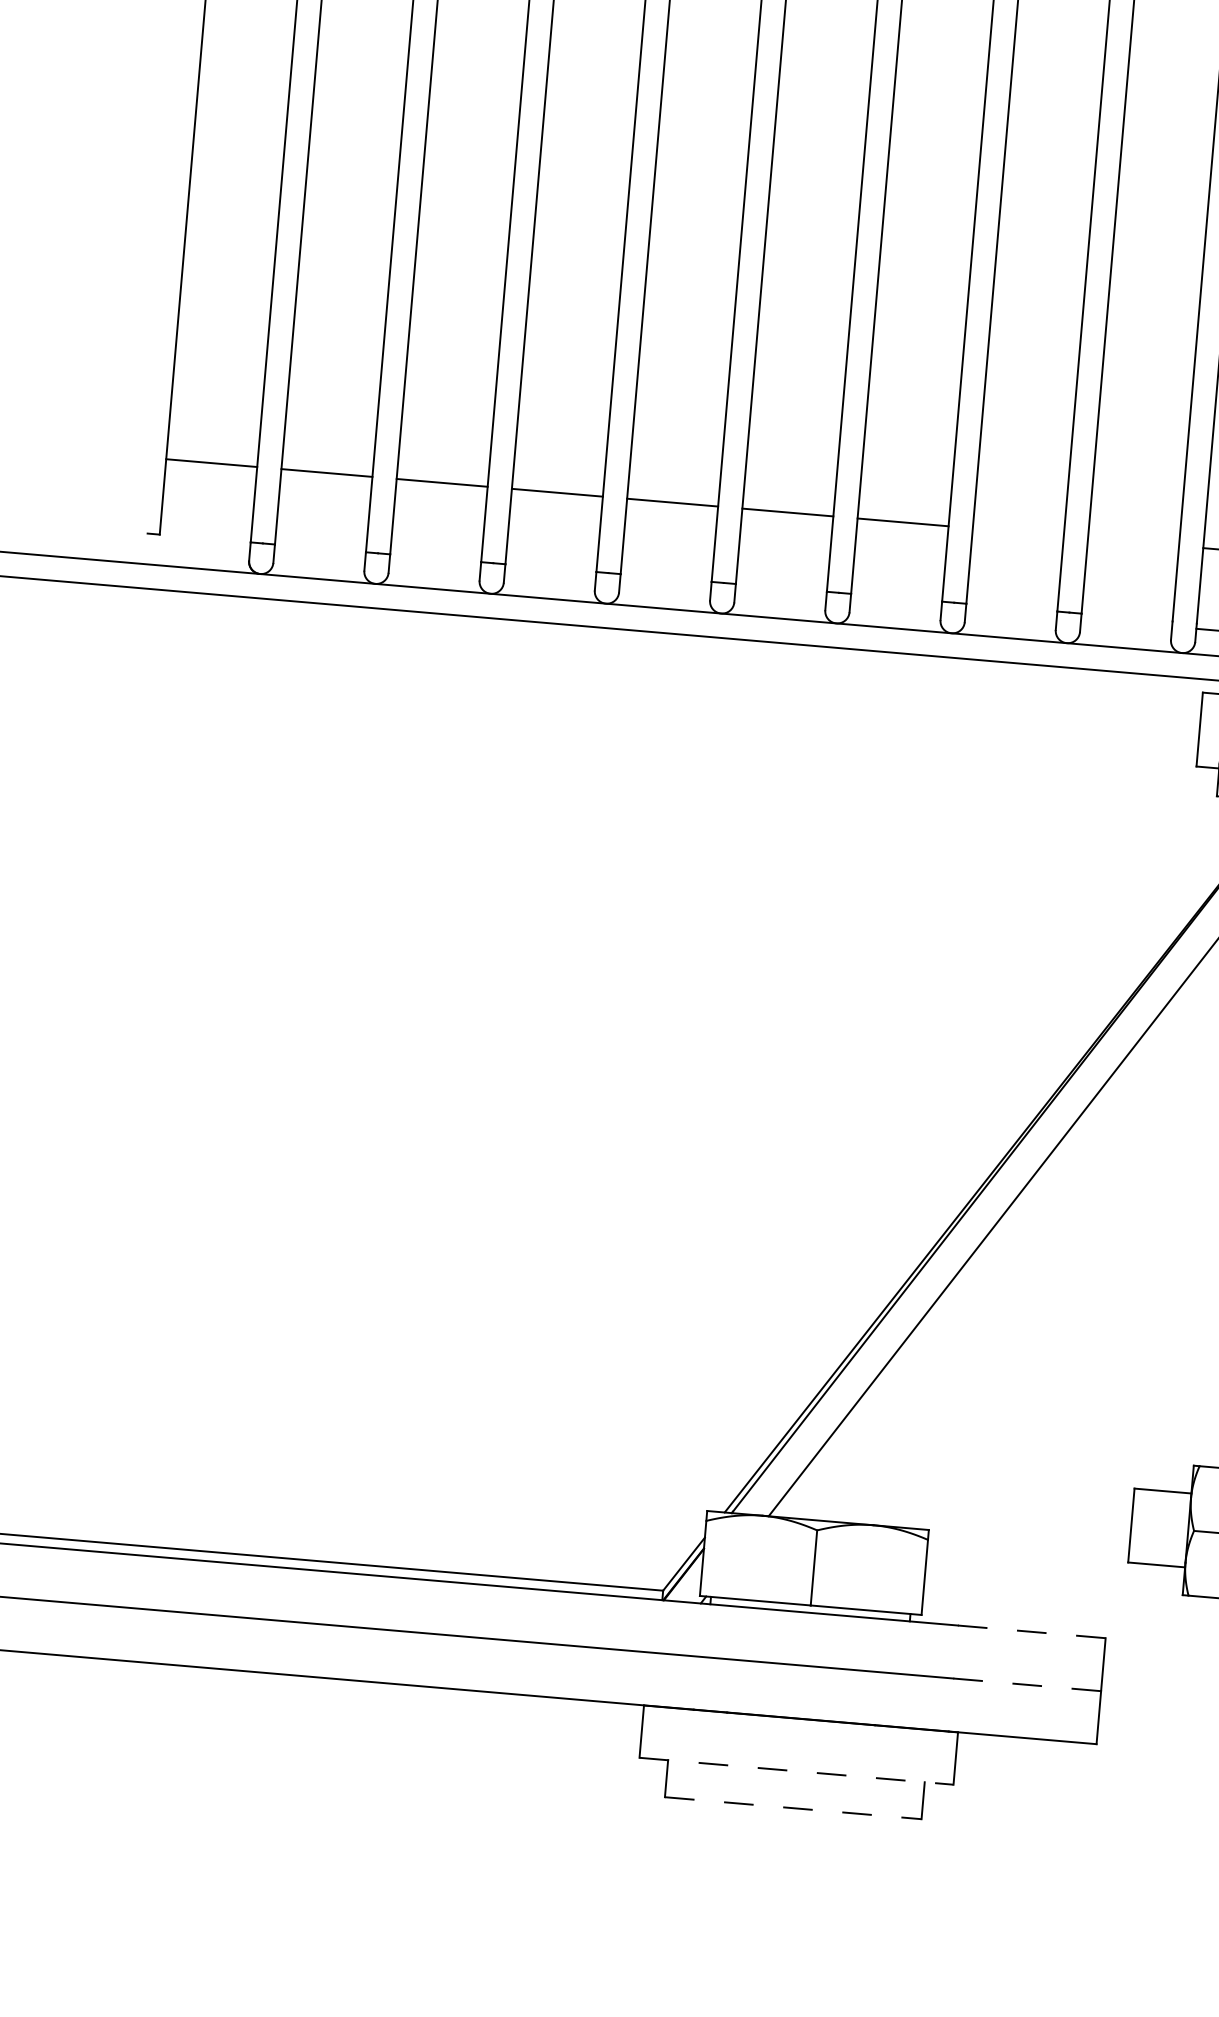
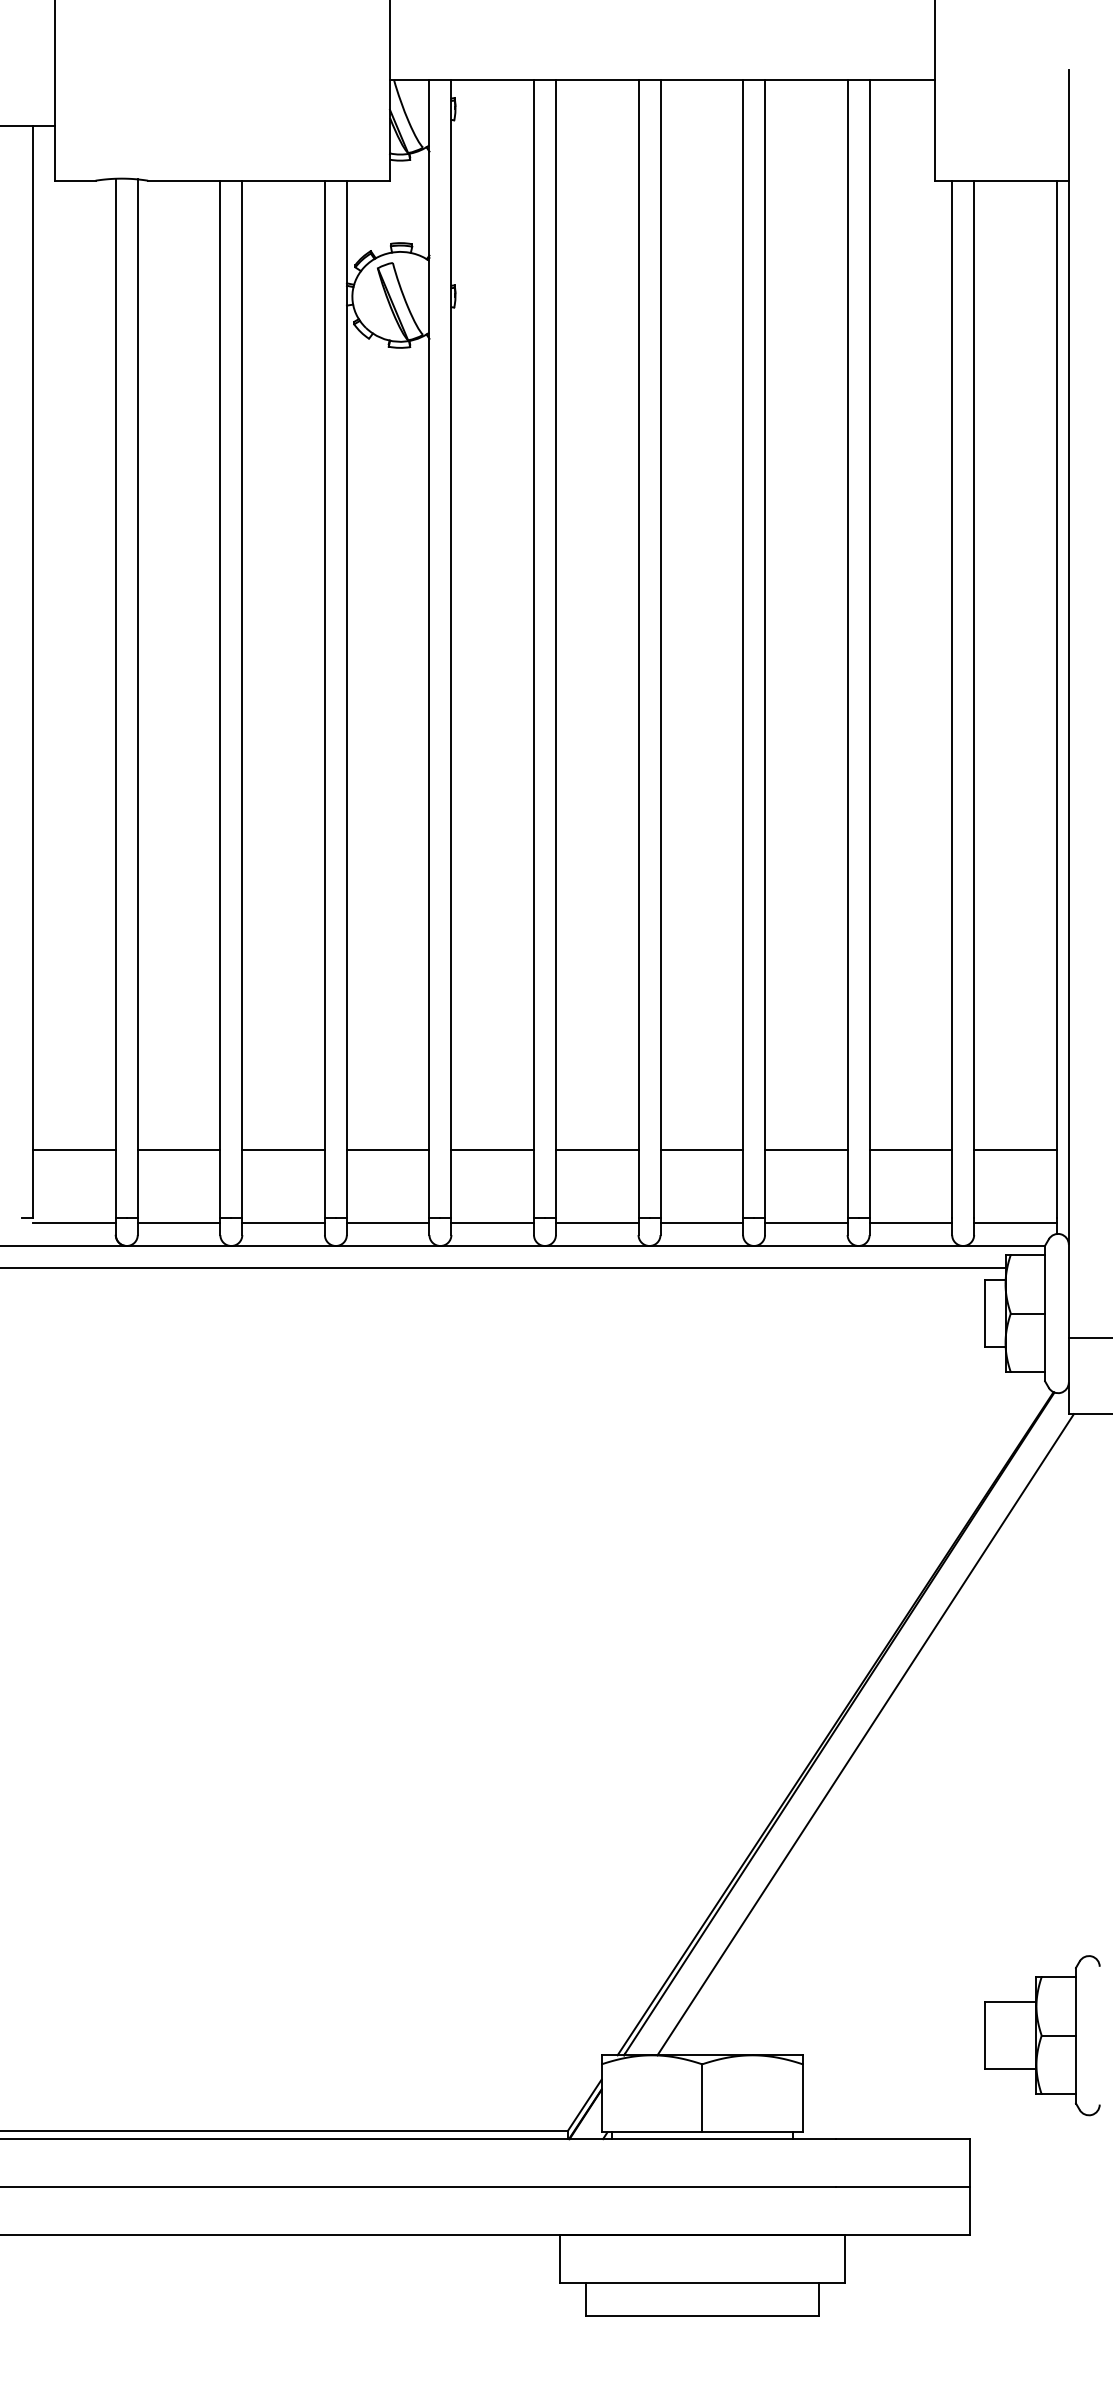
line: (1018, 531) -> (806, 1149), added
line: (1133, 541) -> (910, 1149), added
line: (204, 544) -> (74, 1223), added
line: (319, 554) -> (178, 1223), added
line: (435, 564) -> (283, 1223), added
line: (549, 573) -> (387, 1223), added
line: (665, 583) -> (492, 1223), added
line: (780, 593) -> (596, 1223), added
line: (895, 603) -> (701, 1223), added
line: (1011, 613) -> (806, 1223), added
line: (1126, 623) -> (910, 1223), added
line: (1031, 1632) -> (903, 2139), dashed -> solid
line: (1026, 1685) -> (902, 2187), dashed -> solid
line: (796, 1770) -> (702, 2282), dashed -> solid
line: (793, 1808) -> (702, 2316), dashed -> solid

